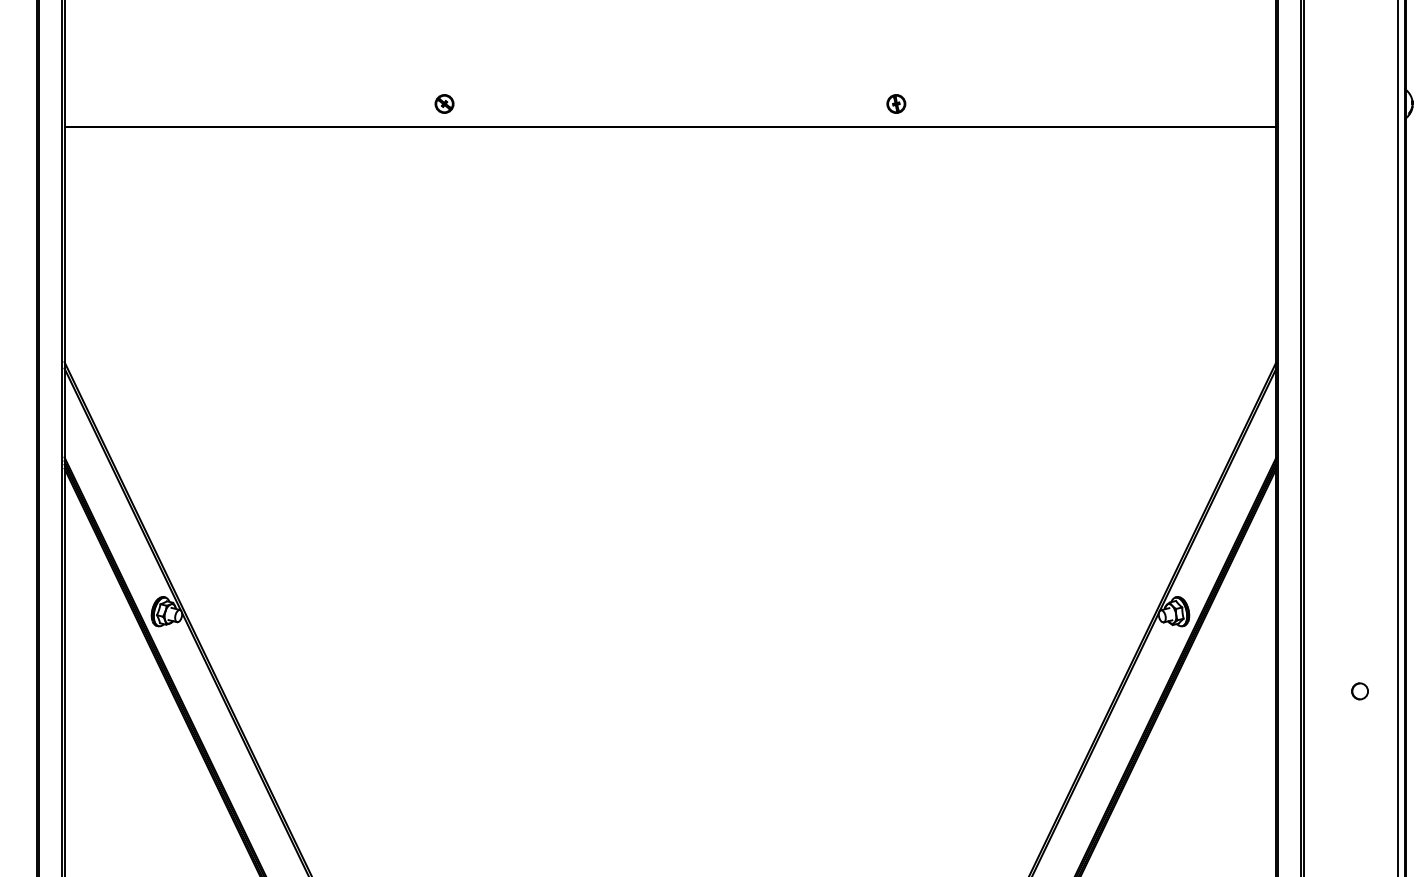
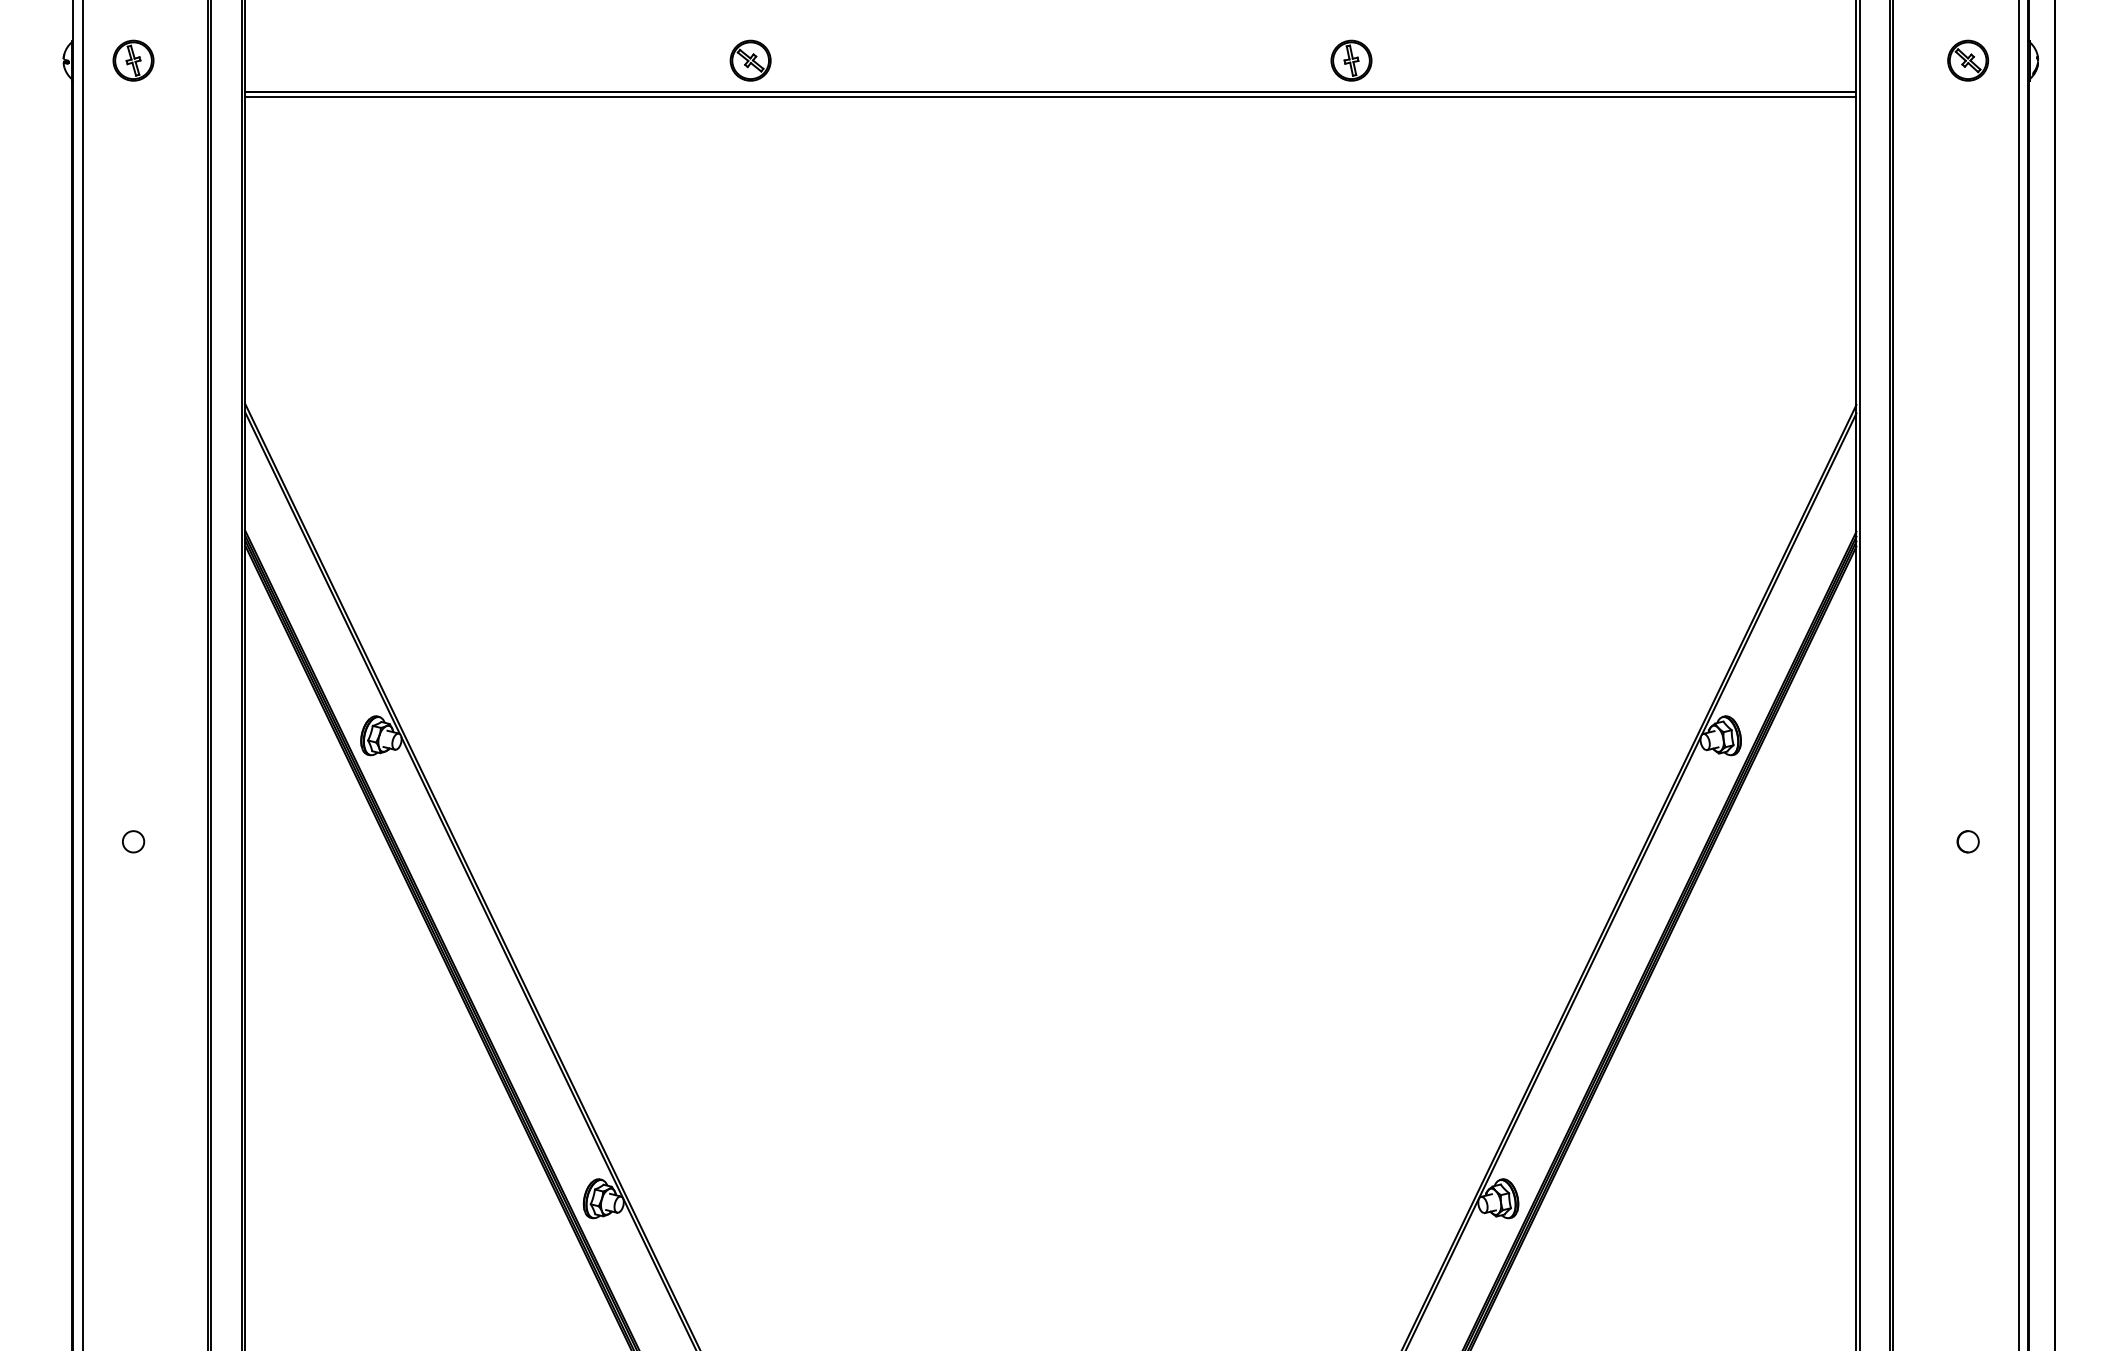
part: (444, 103) -> (750, 60), size x1.67
part: (896, 103) -> (1351, 60), size x1.67
part: (1360, 103) -> (1968, 60), added
line: (670, 131) -> (1050, 97), added

